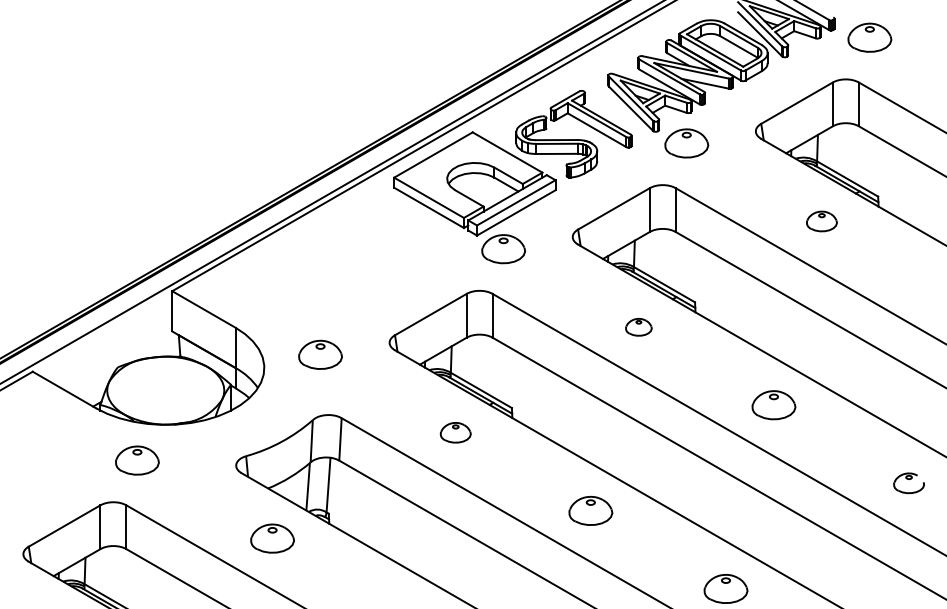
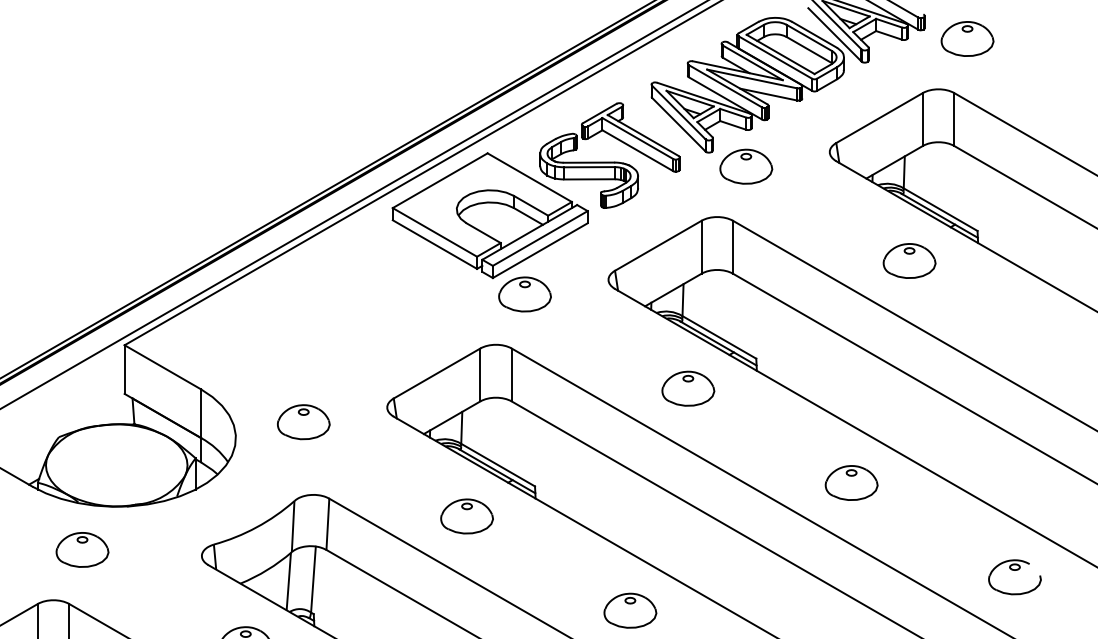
part: (821, 221) -> (909, 261), size x1.43
part: (638, 327) -> (687, 389), size x1.67
part: (455, 432) -> (466, 515), size x1.43
part: (908, 483) -> (1014, 577), size x1.43

